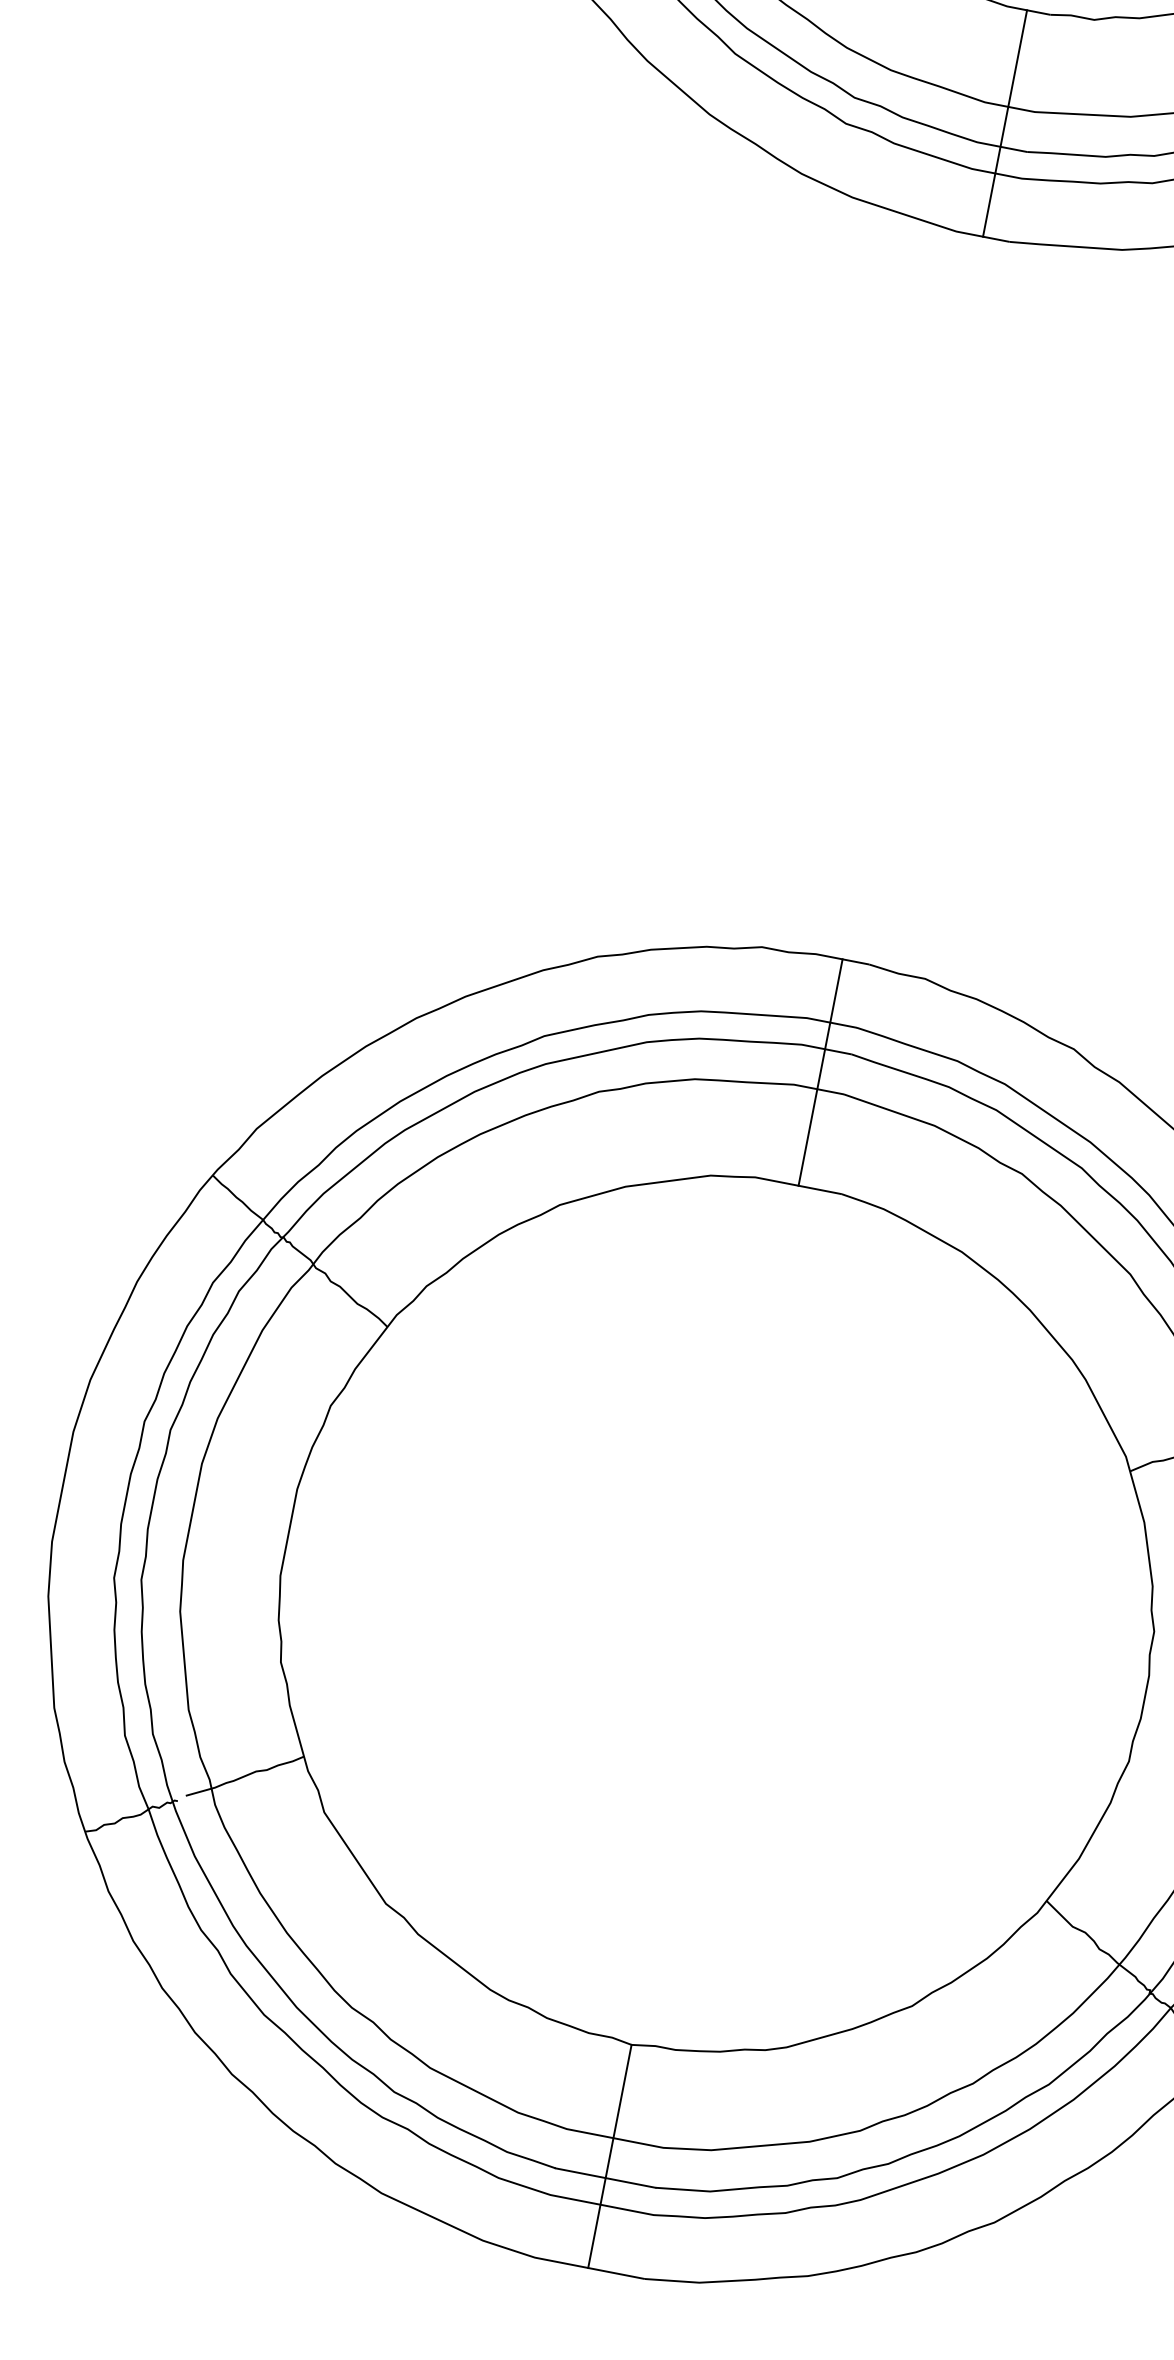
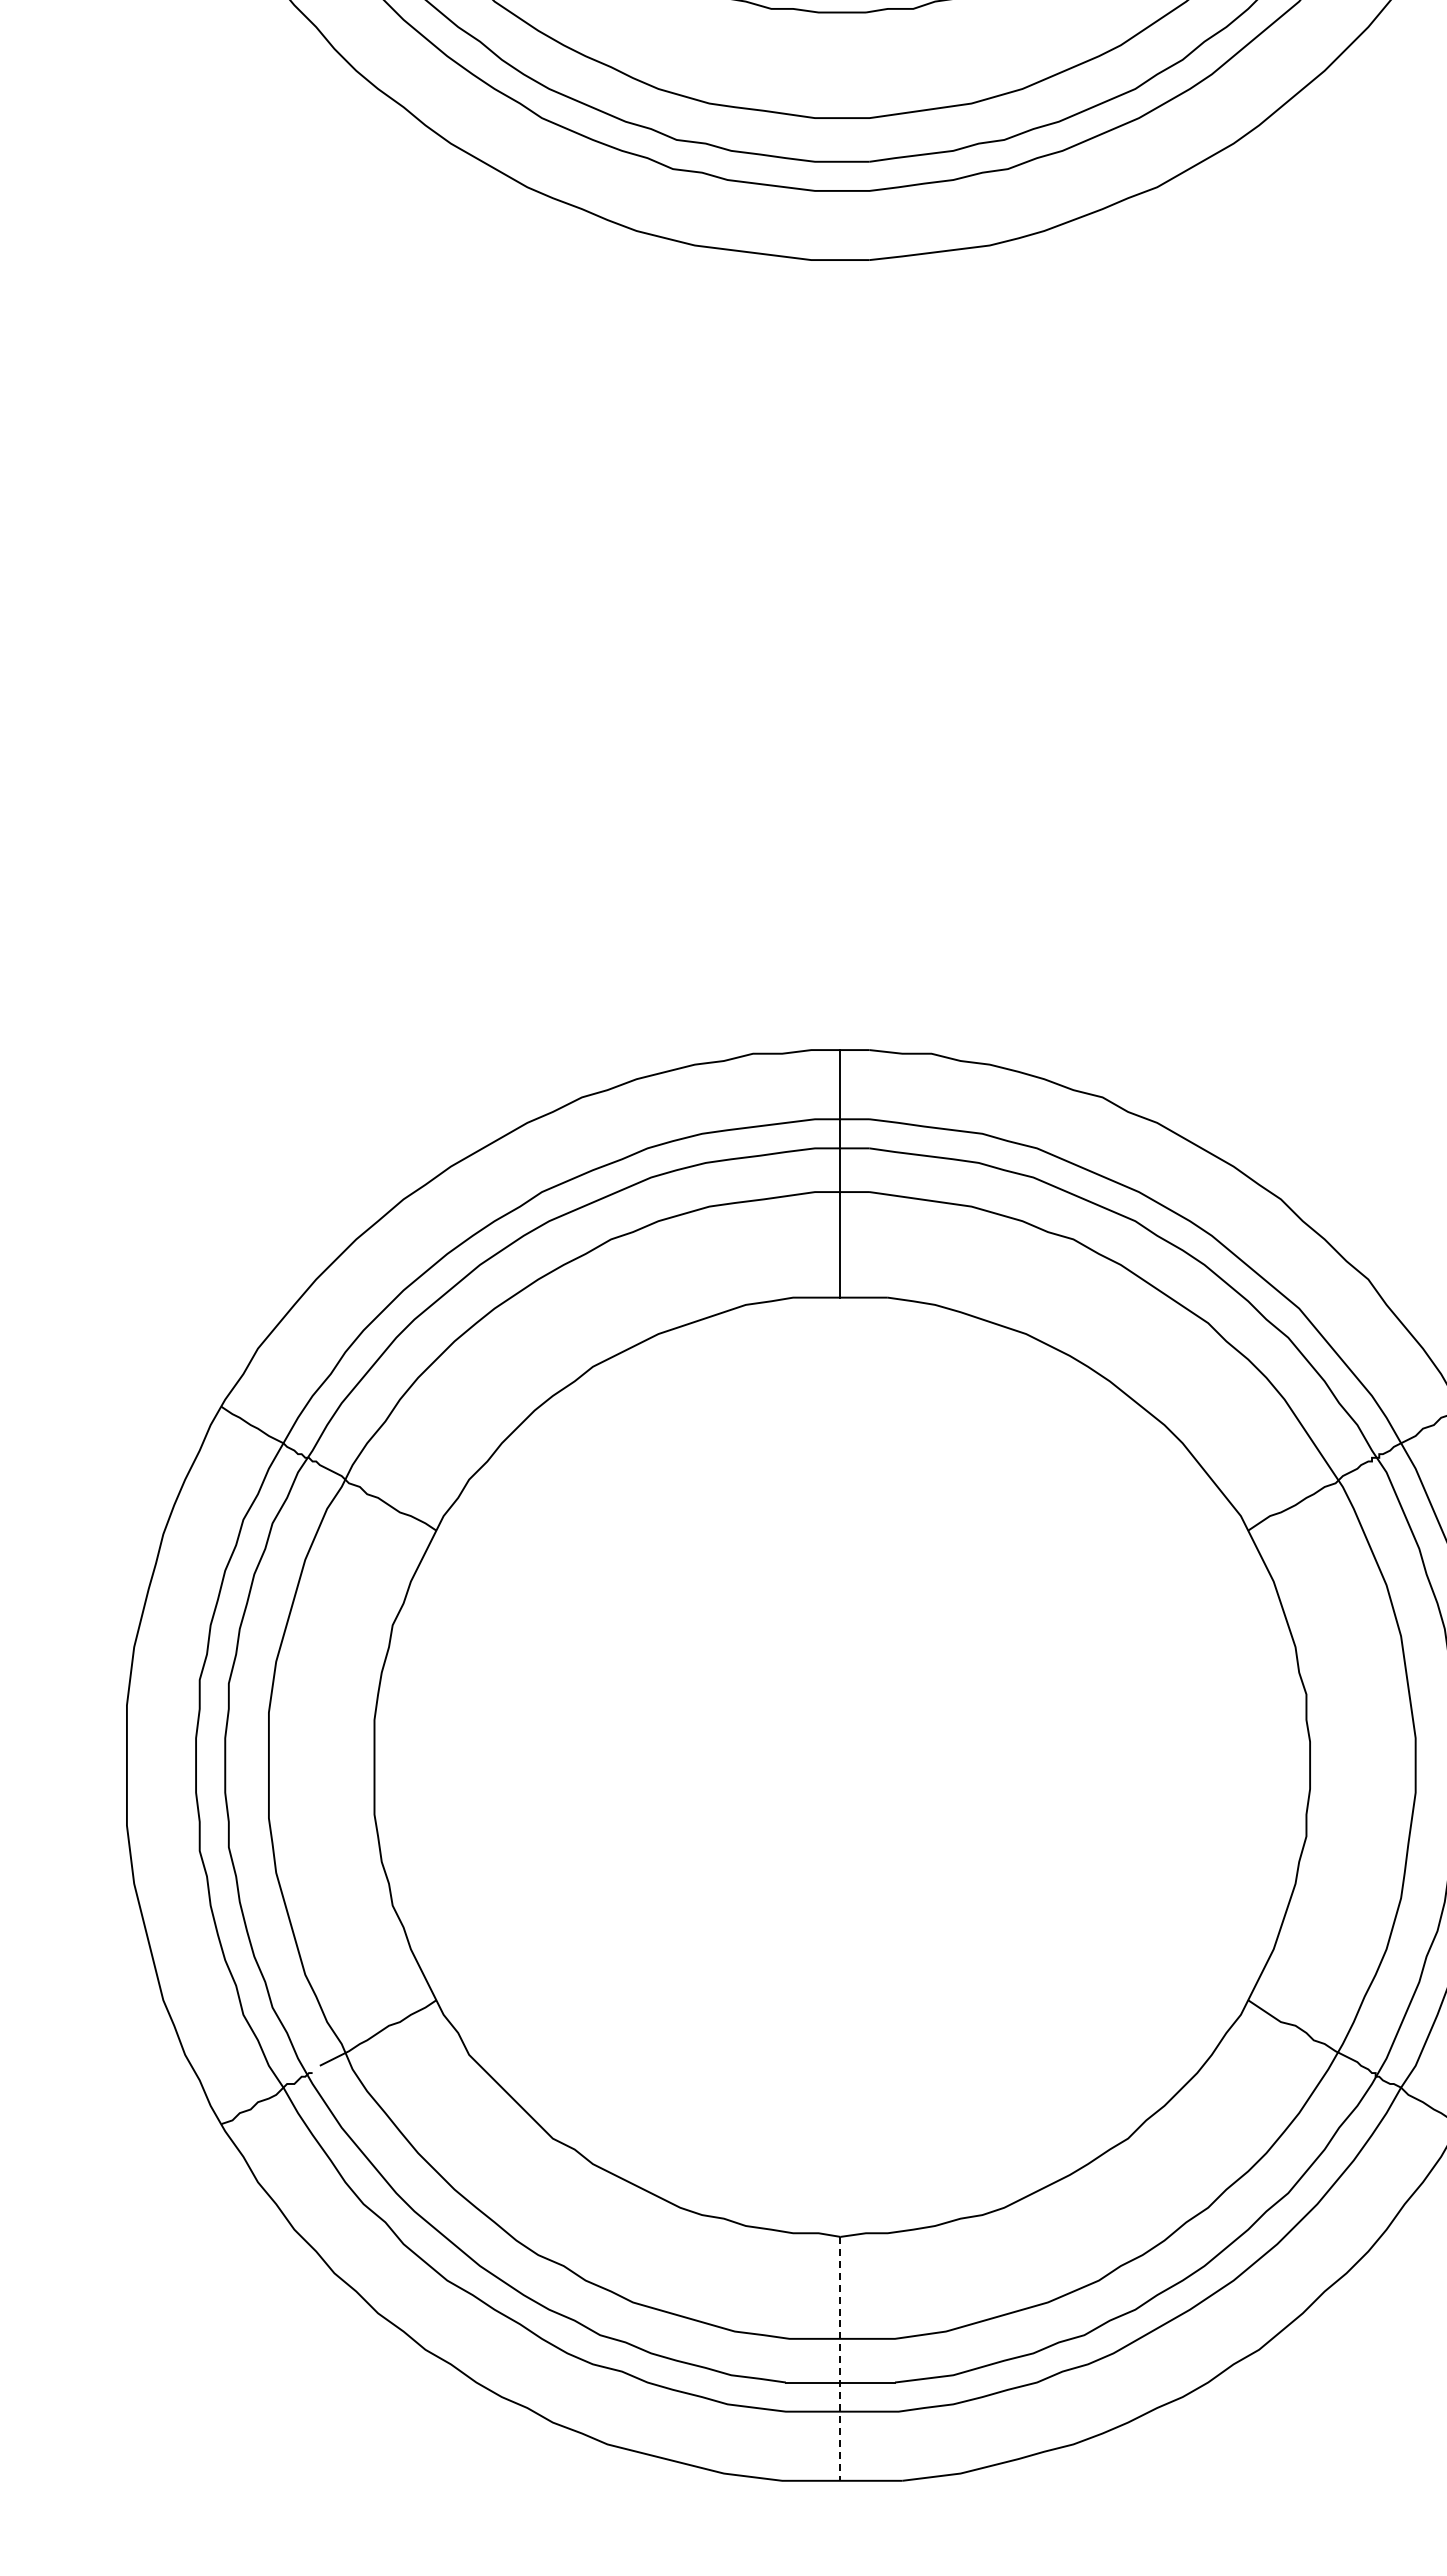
line: (1005, 123) -> (840, 136), removed
line: (609, 2156) -> (840, 2358), solid -> dashed

